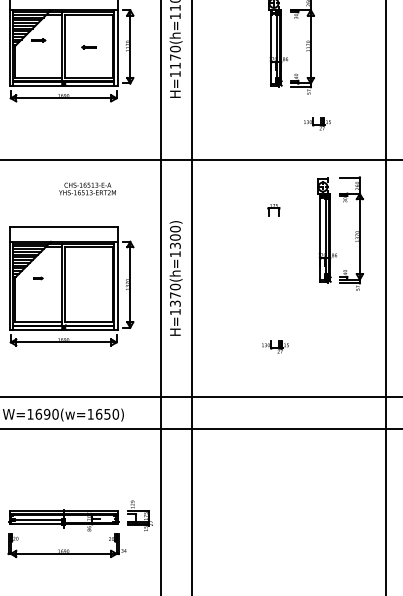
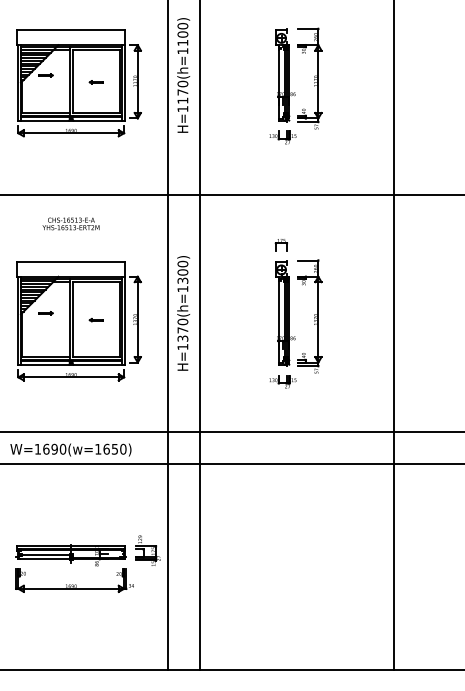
part: (316, 123) -> (282, 137), moved
text: (86, 188) -> (70, 223), moved
part: (330, 233) -> (289, 316), moved
part: (37, 278) -> (45, 313), size x1.67
part: (87, 285) -> (95, 320), added

